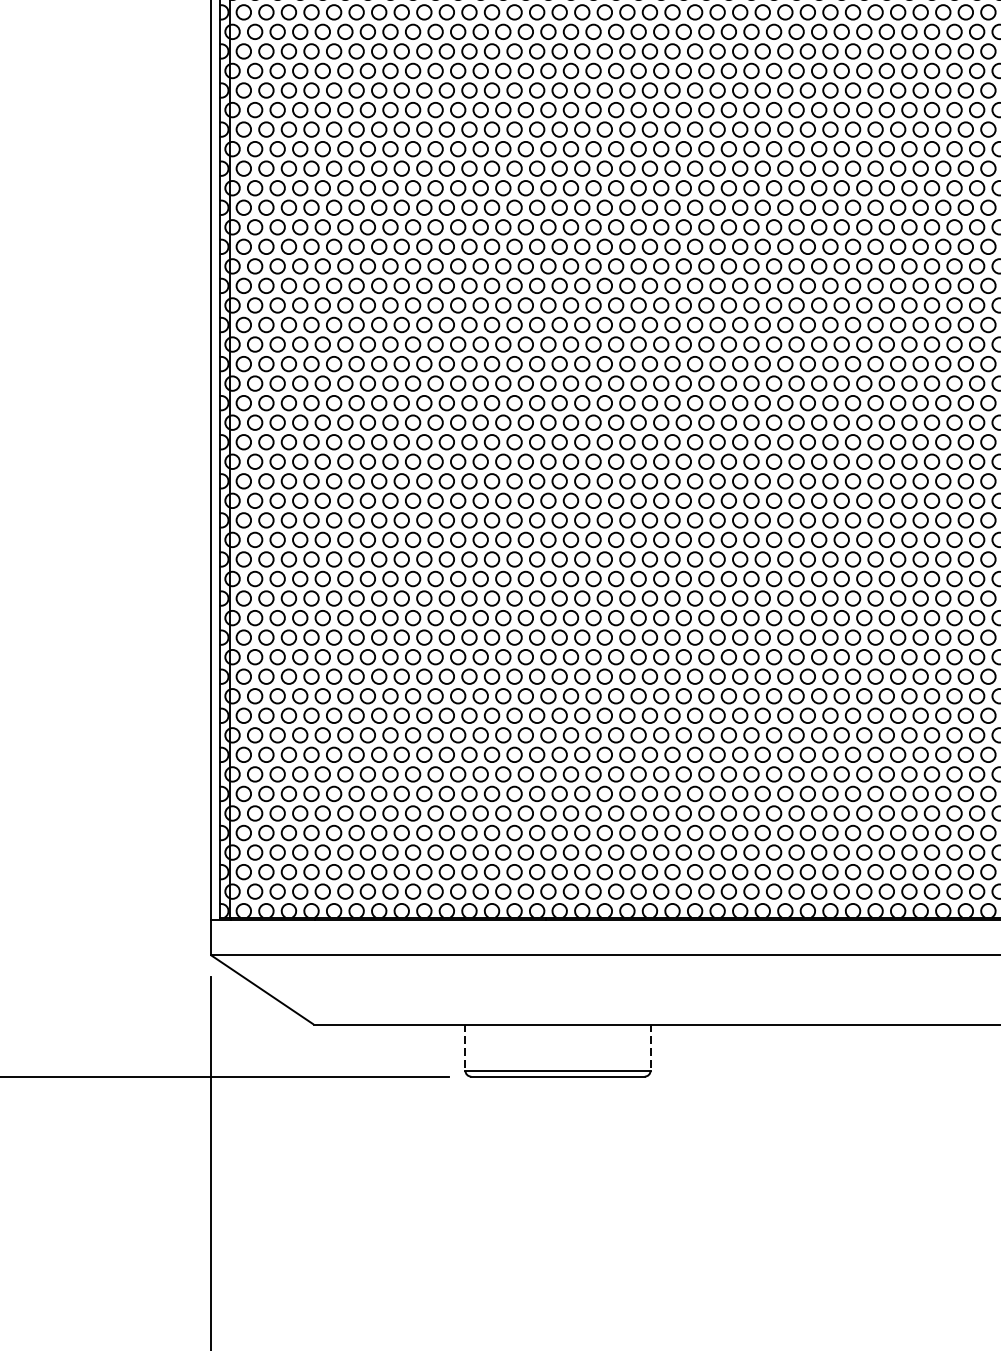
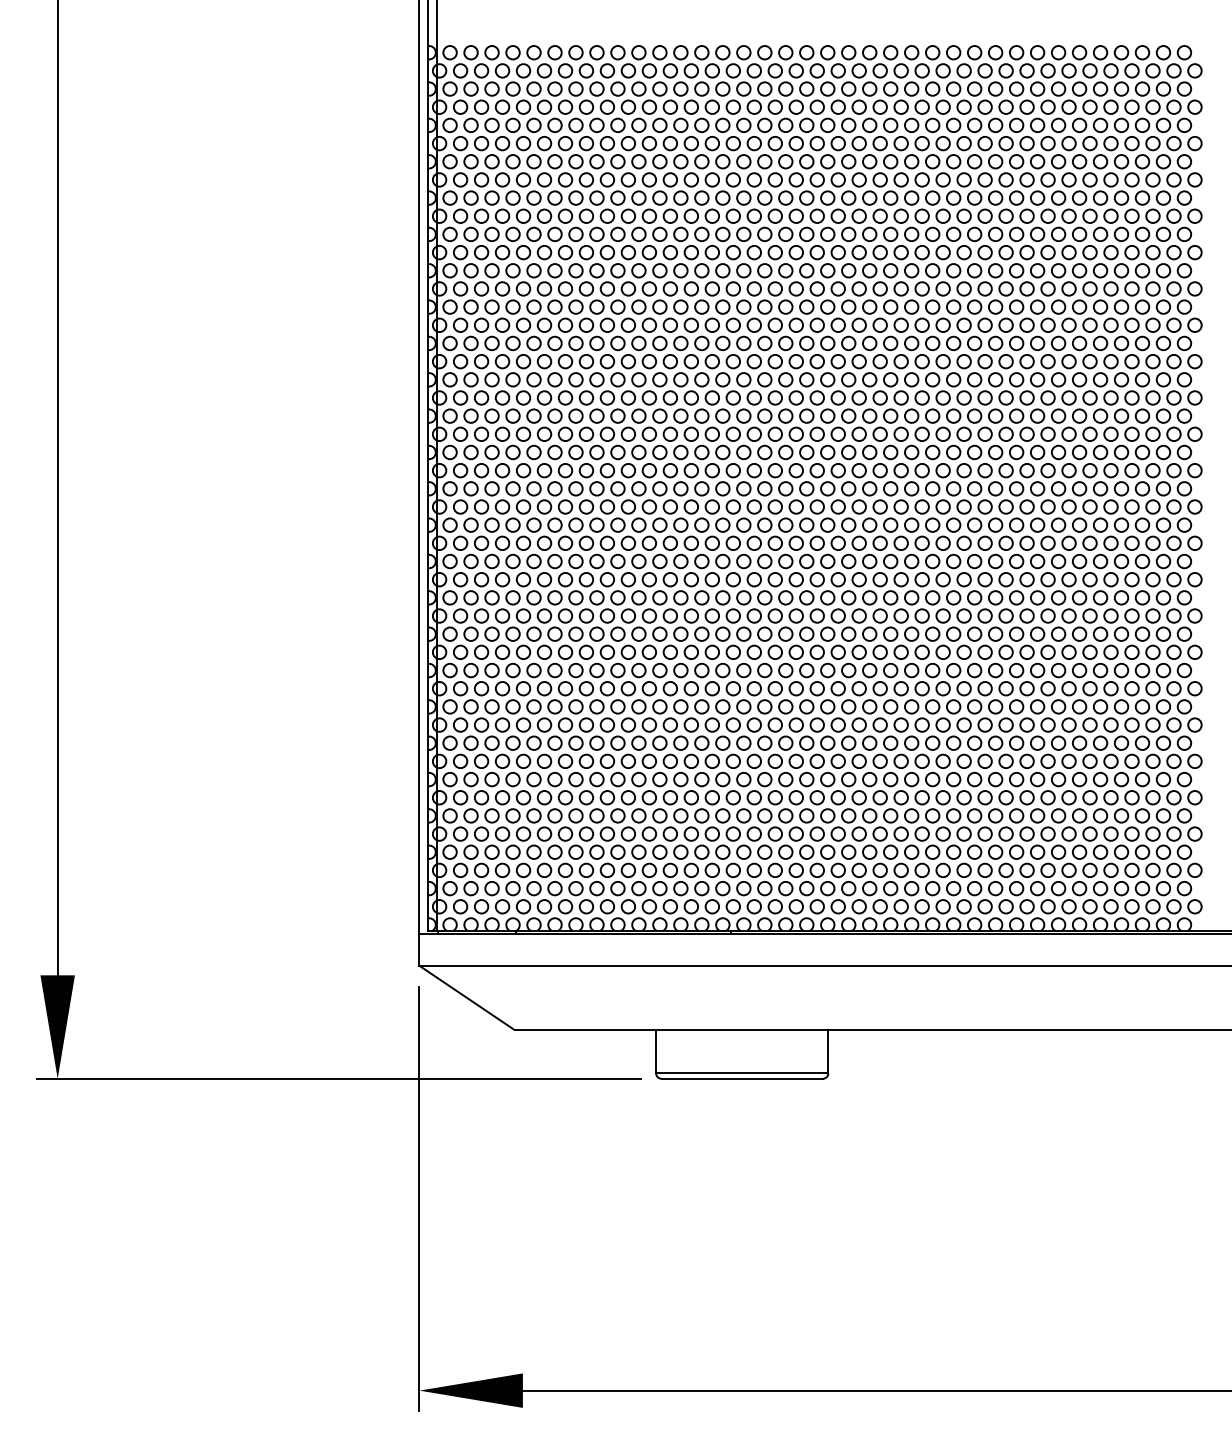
line: (465, 1047) -> (656, 1051), dashed -> solid
line: (650, 1047) -> (828, 1051), dashed -> solid

